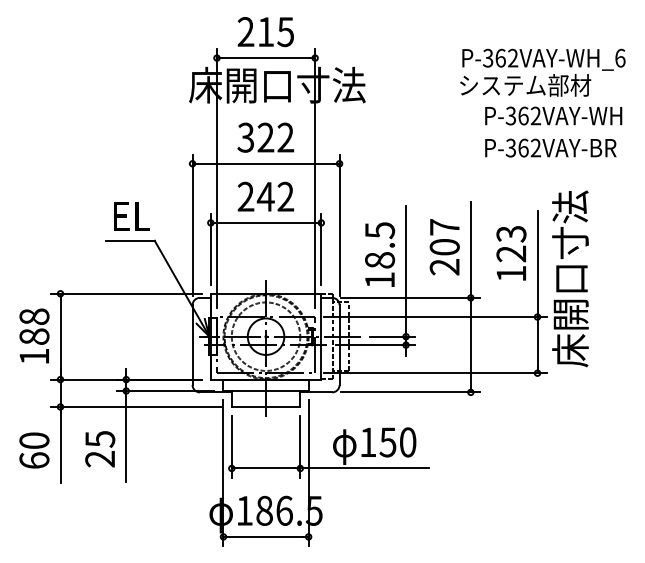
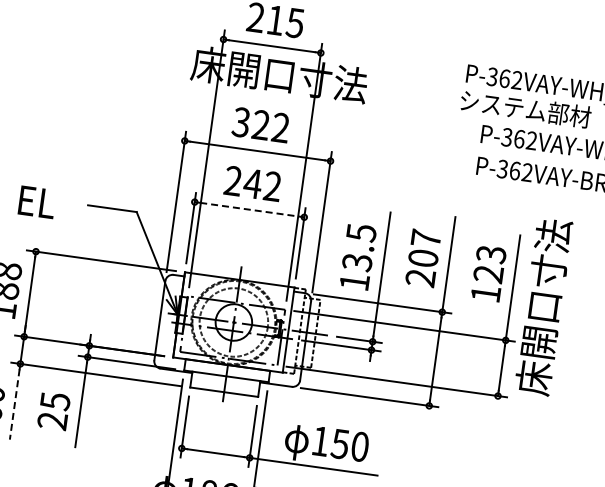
text: (131, 216) -> (36, 201), moved
line: (266, 222) -> (250, 209), solid -> dashed
text: (379, 260) -> (356, 262), 18.5 -> 13.5
line: (60, 448) -> (14, 405), solid -> dashed

